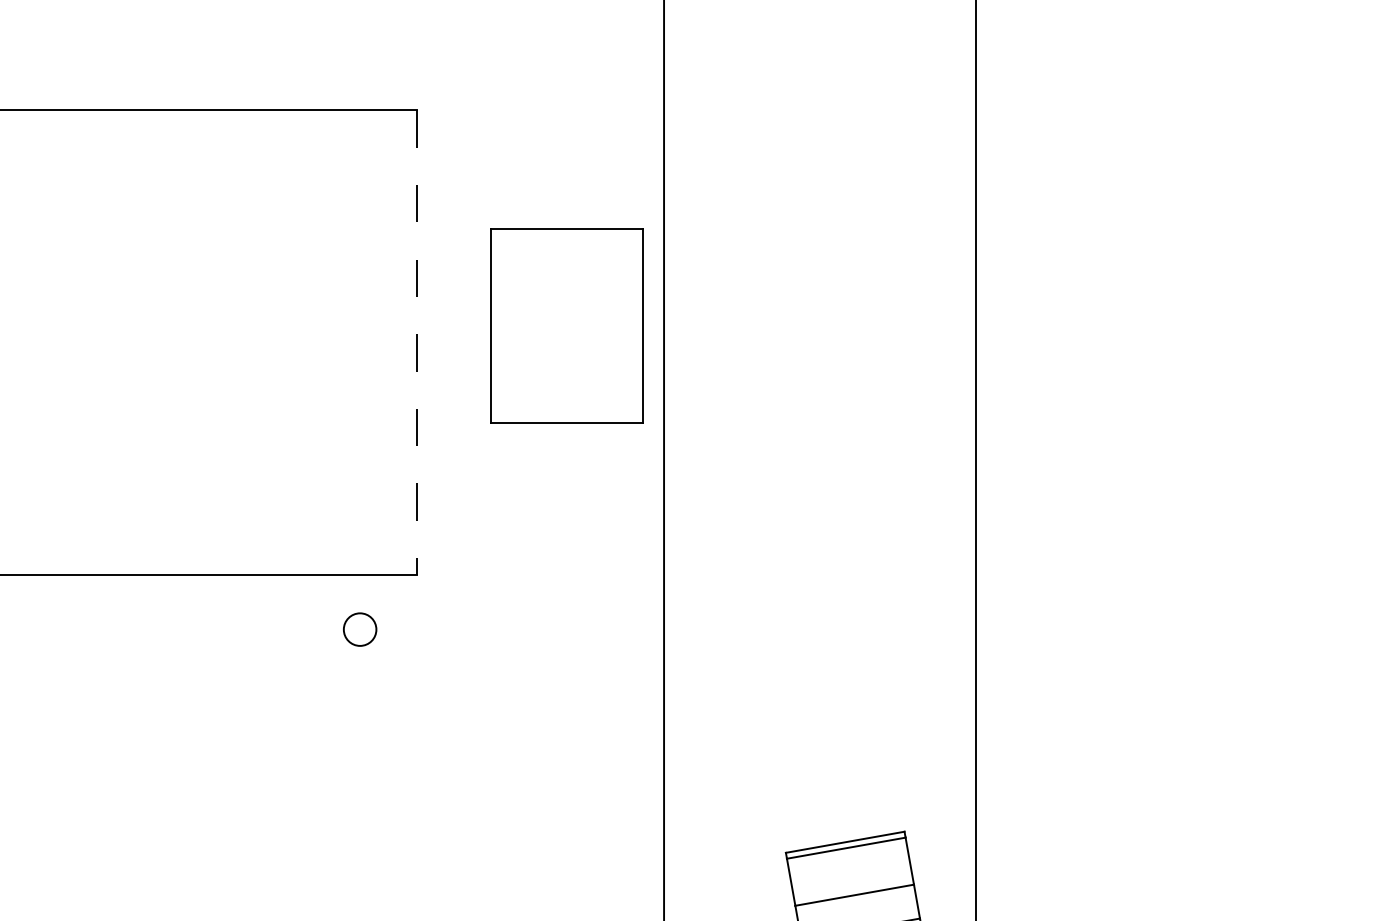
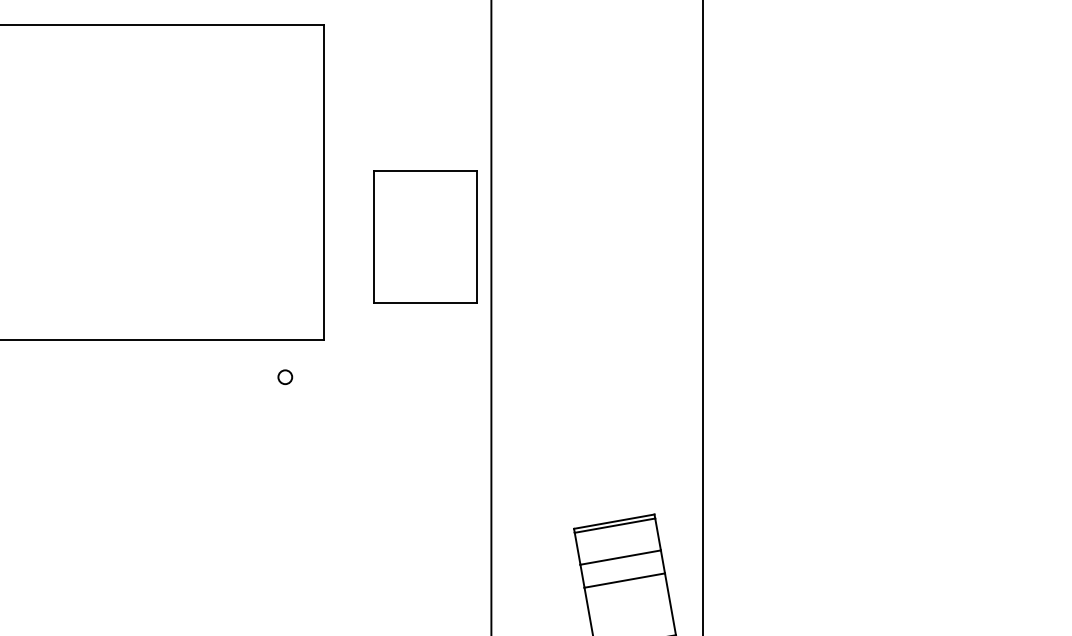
part: (566, 326) -> (425, 236), moved
line: (416, 343) -> (323, 183), dashed -> solid
circle: (360, 628) -> (285, 376), size x0.62

